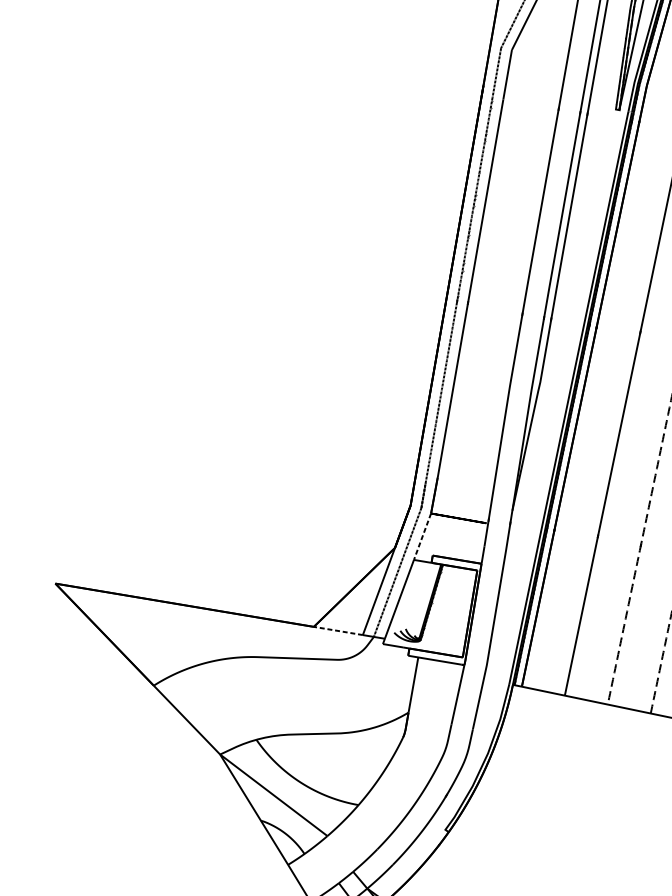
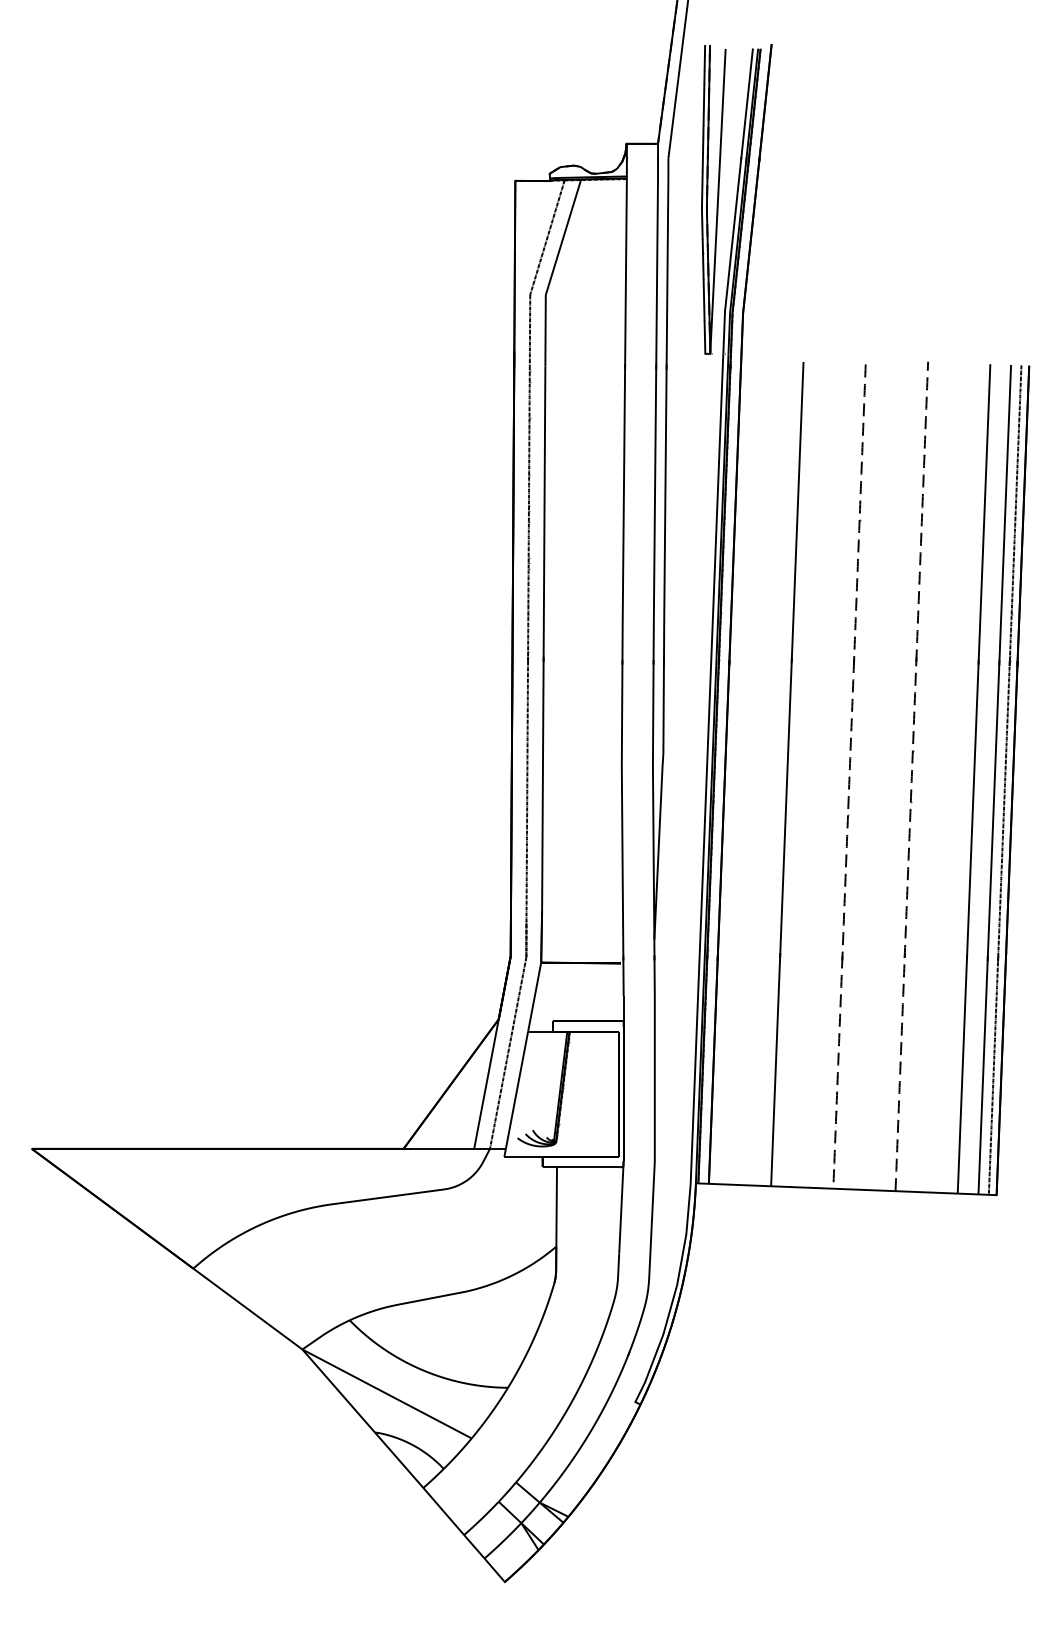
line: (422, 536) -> (534, 997), dashed -> solid
line: (338, 630) -> (438, 1148), dashed -> solid

